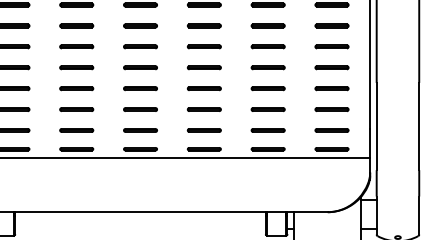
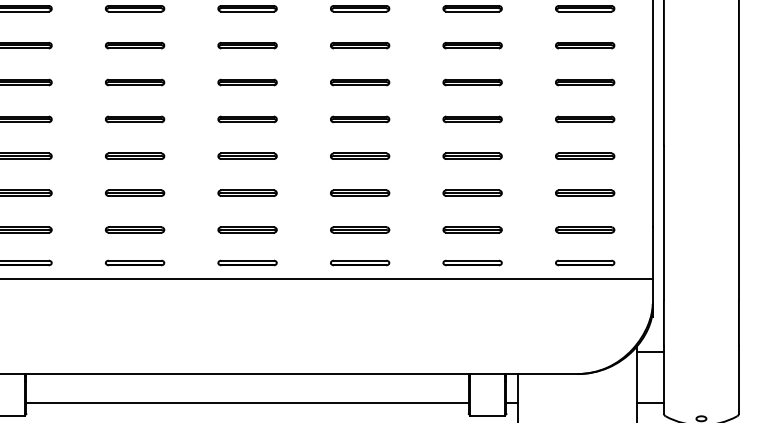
line: (140, 228) -> (247, 402), added

